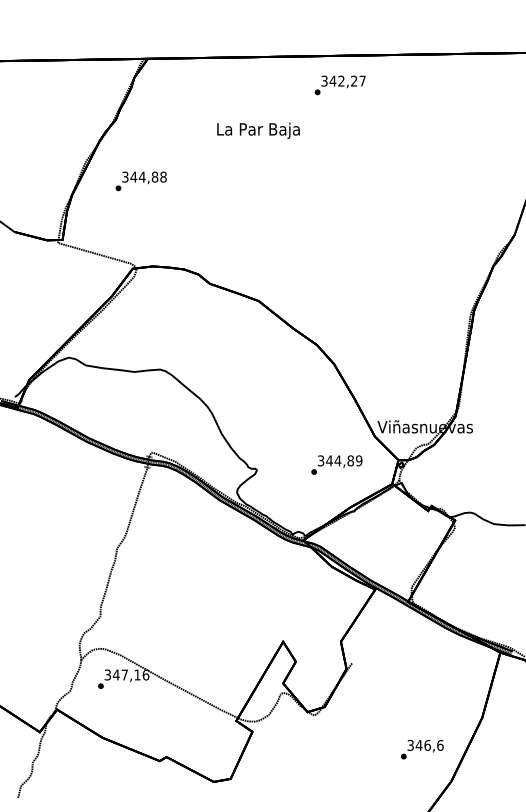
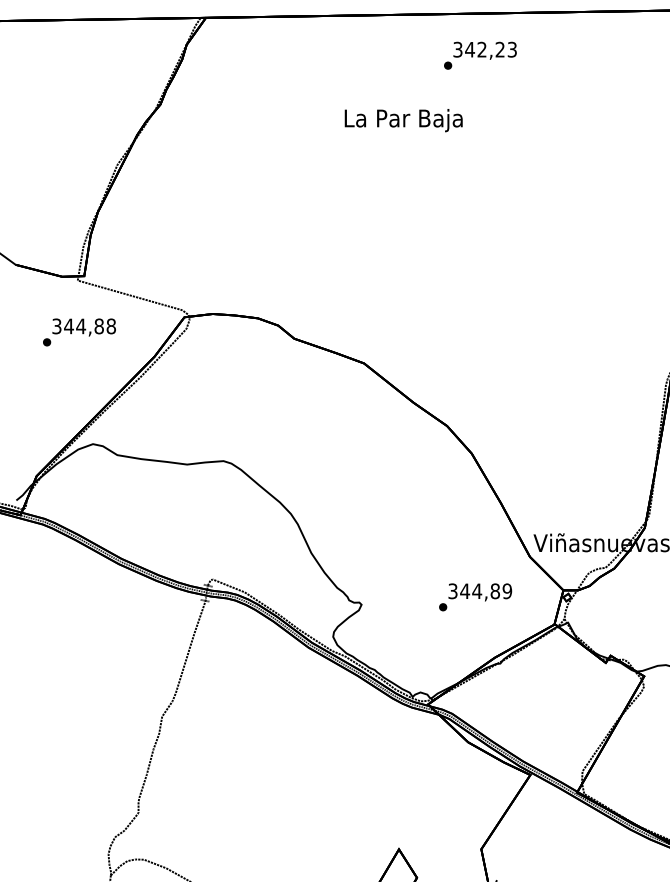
text: (362, 80) -> (512, 48), 342,27 -> 342,23
text: (258, 130) -> (403, 120), moved
text: (140, 181) -> (78, 332), moved

